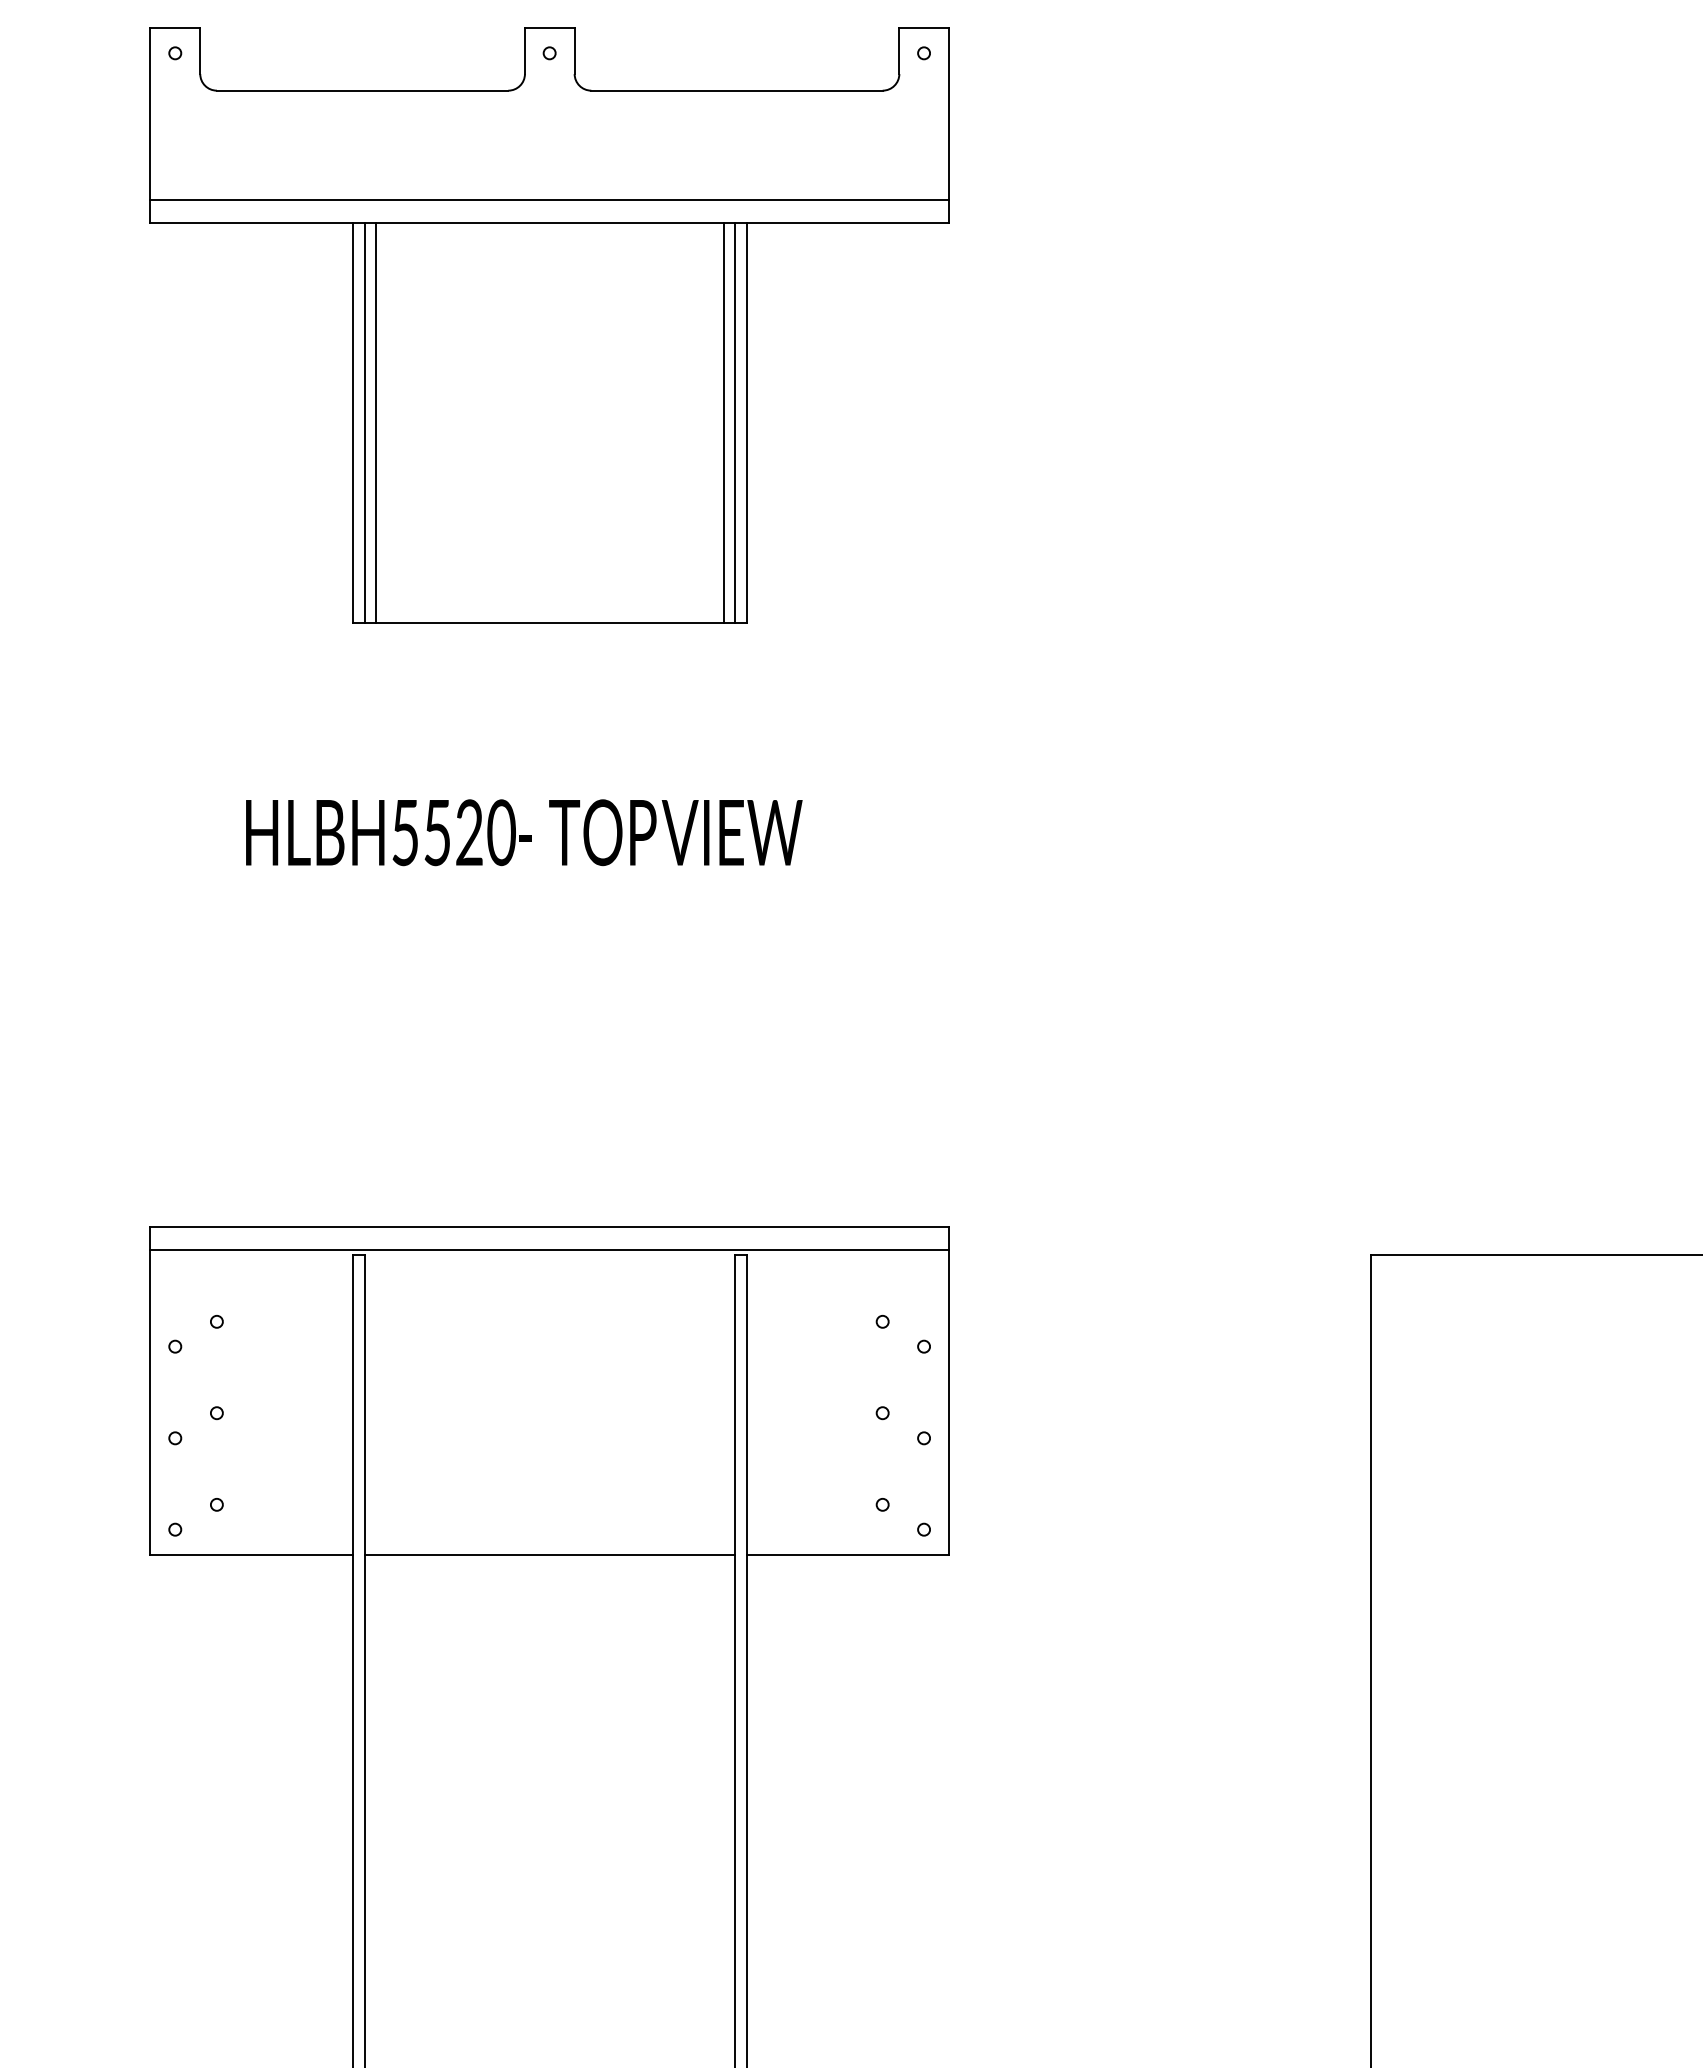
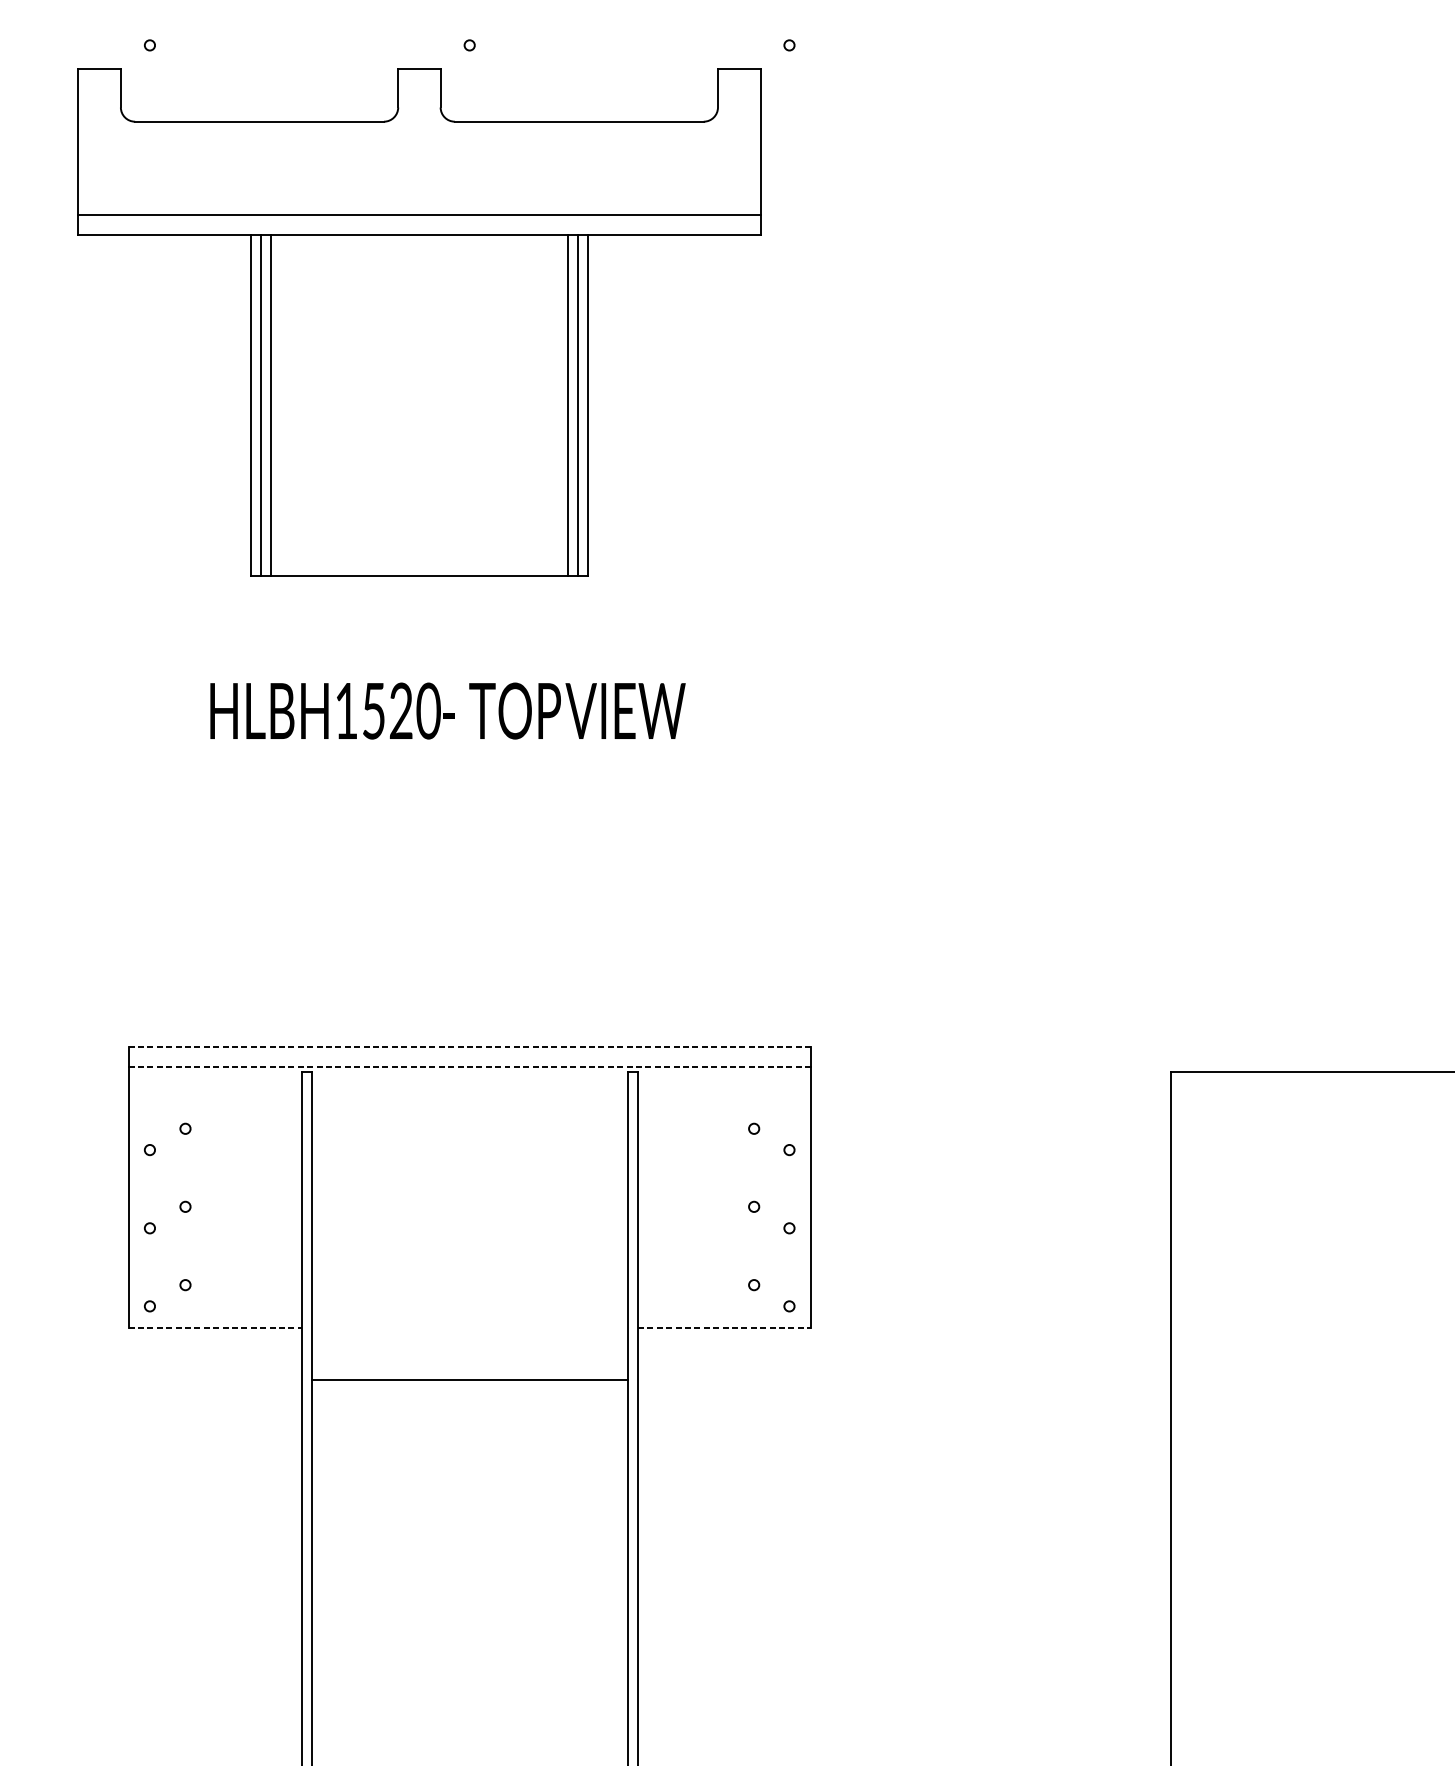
part: (549, 325) -> (419, 322), moved
text: (404, 832) -> (345, 710), HLBH5520 -> HLBH1520
line: (550, 1226) -> (470, 1047), solid -> dashed
line: (550, 1249) -> (470, 1067), solid -> dashed
line: (252, 1554) -> (215, 1327), solid -> dashed
line: (549, 1554) -> (469, 1379), moved
line: (848, 1554) -> (724, 1327), solid -> dashed

